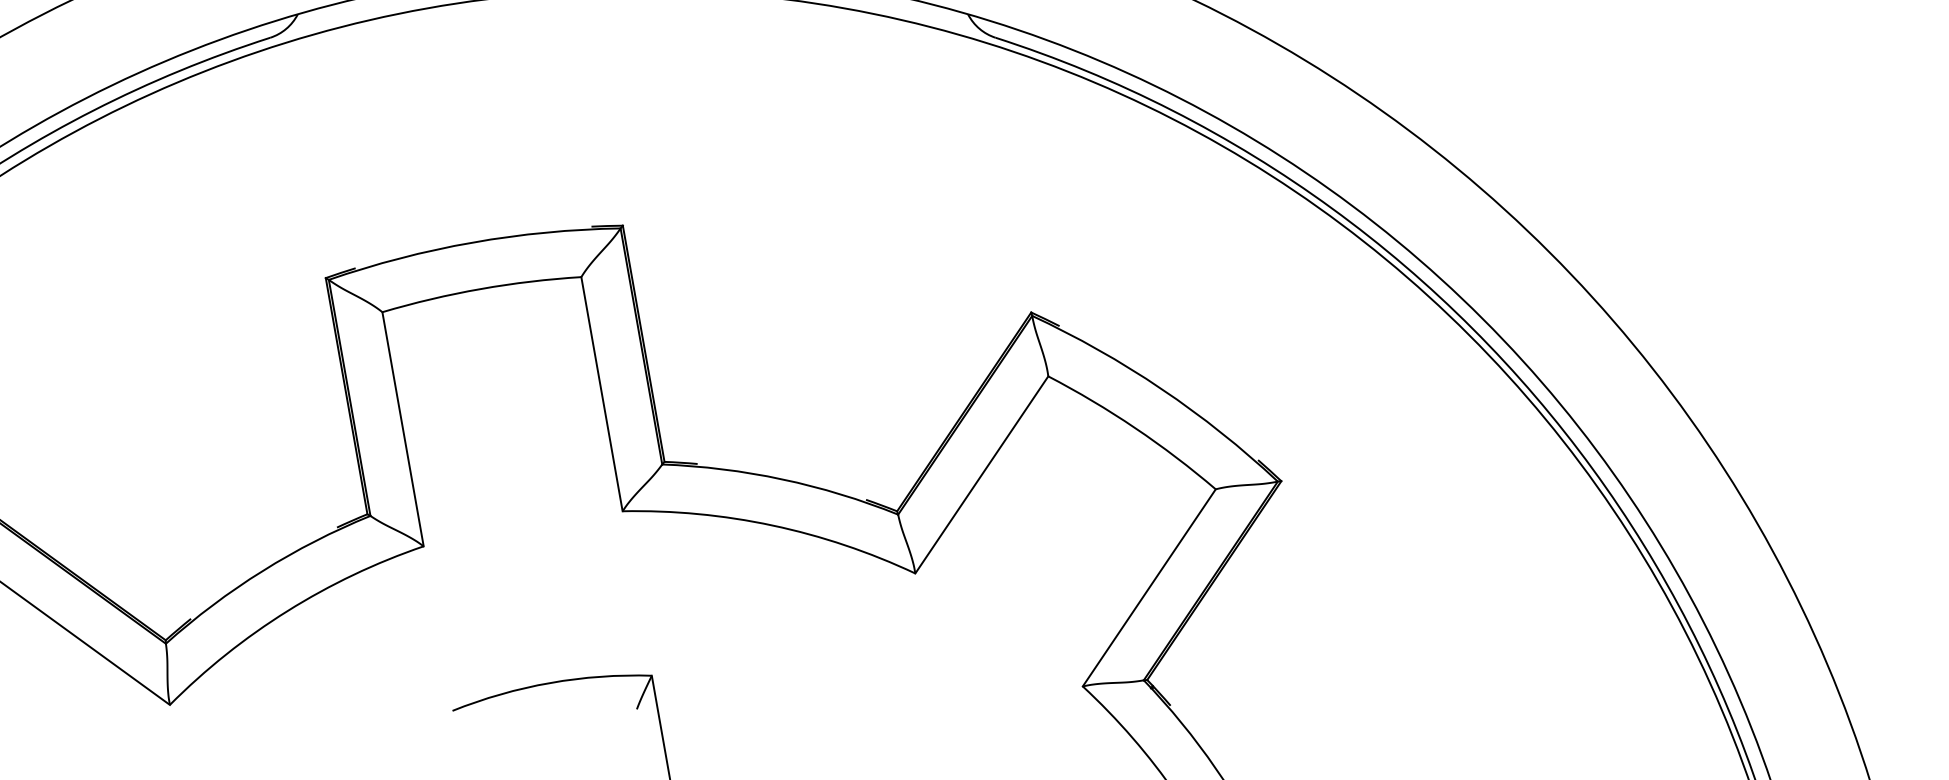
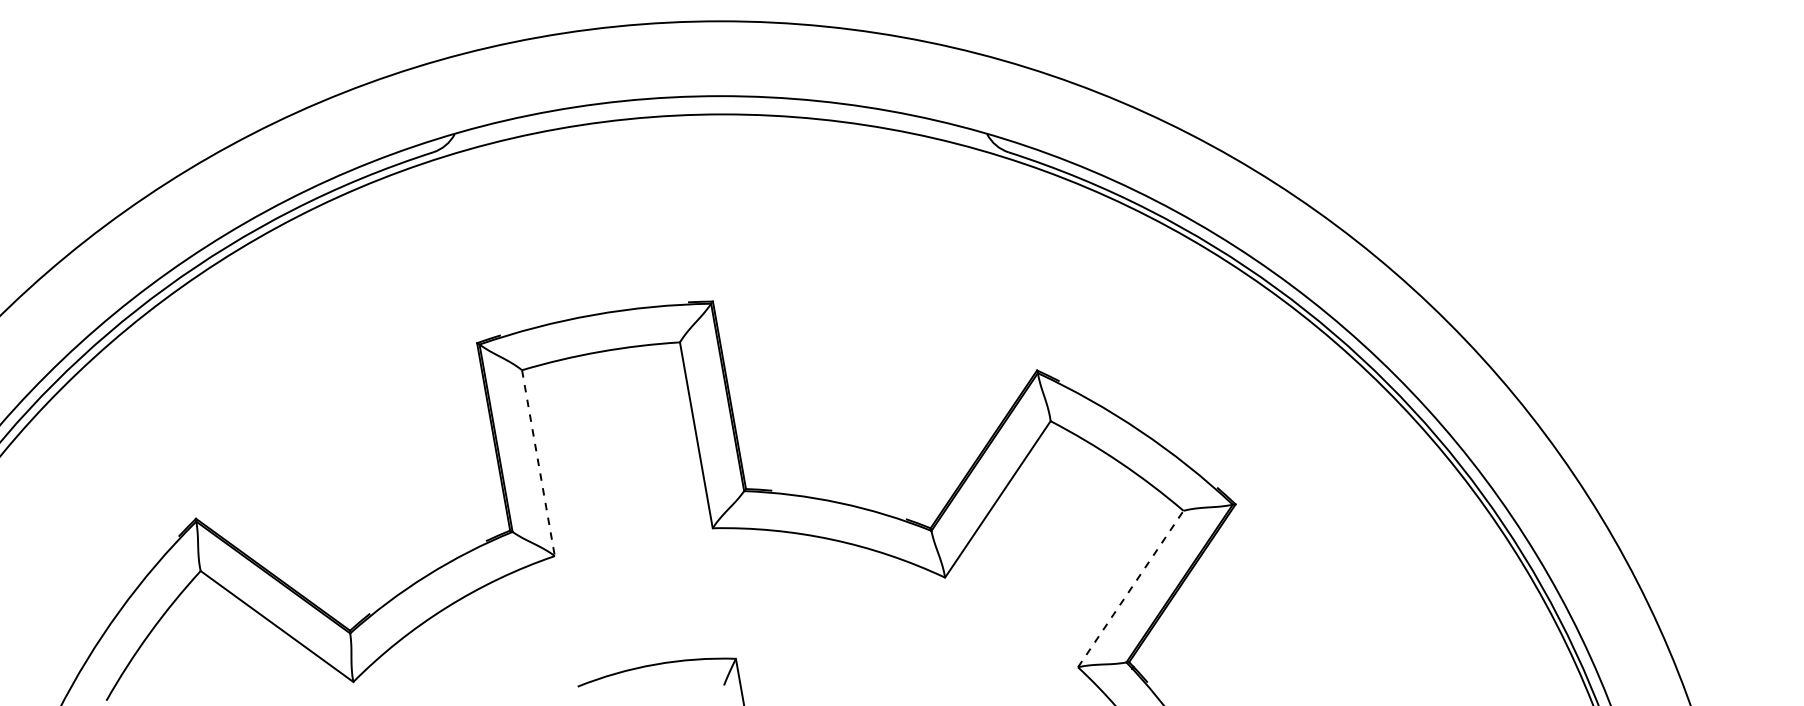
line: (403, 429) -> (538, 463), solid -> dashed
line: (1150, 587) -> (1131, 588), solid -> dashed

